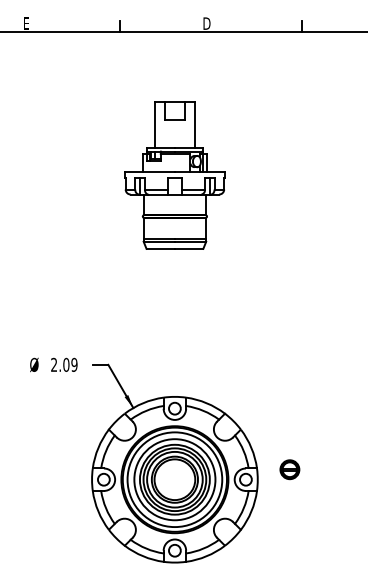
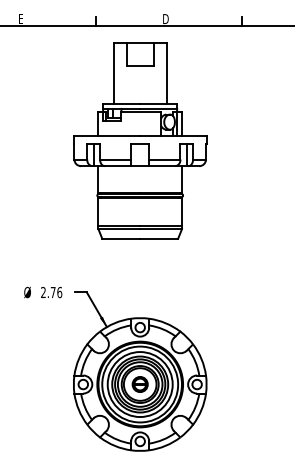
part: (174, 175) -> (139, 140), size x1.67
text: (70, 364) -> (56, 292), 2.09 -> 2.76
part: (289, 469) -> (139, 384), moved

